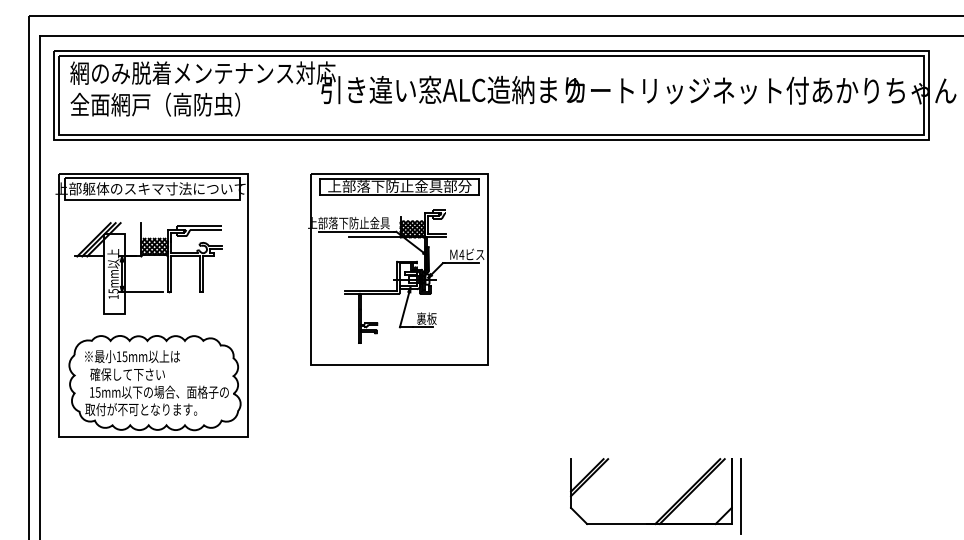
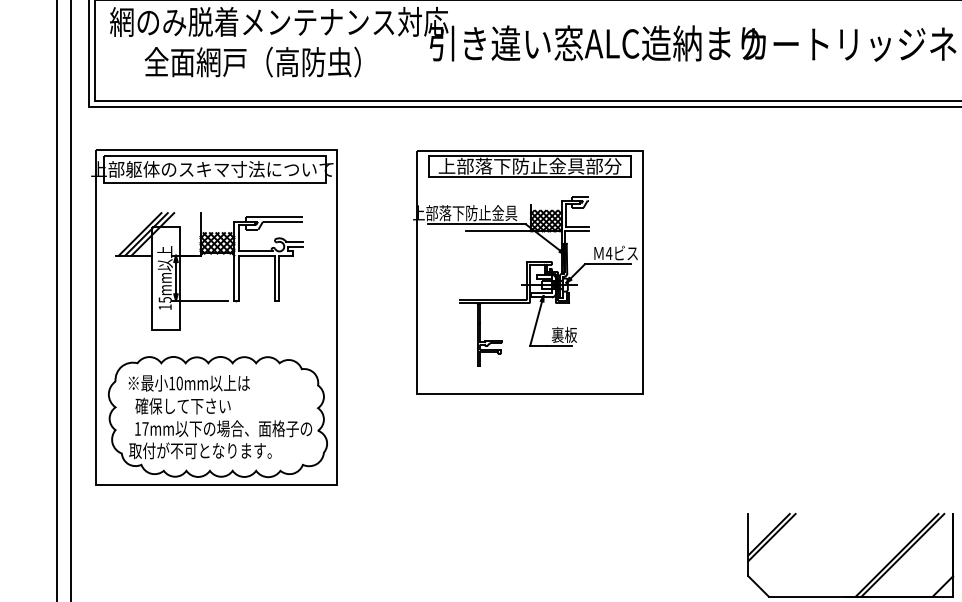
text: (154, 104) -> (251, 61), moved
text: (124, 356) -> (179, 383), 15mm -> 10mm
text: (97, 392) -> (144, 429), 15mm -> 17mm

